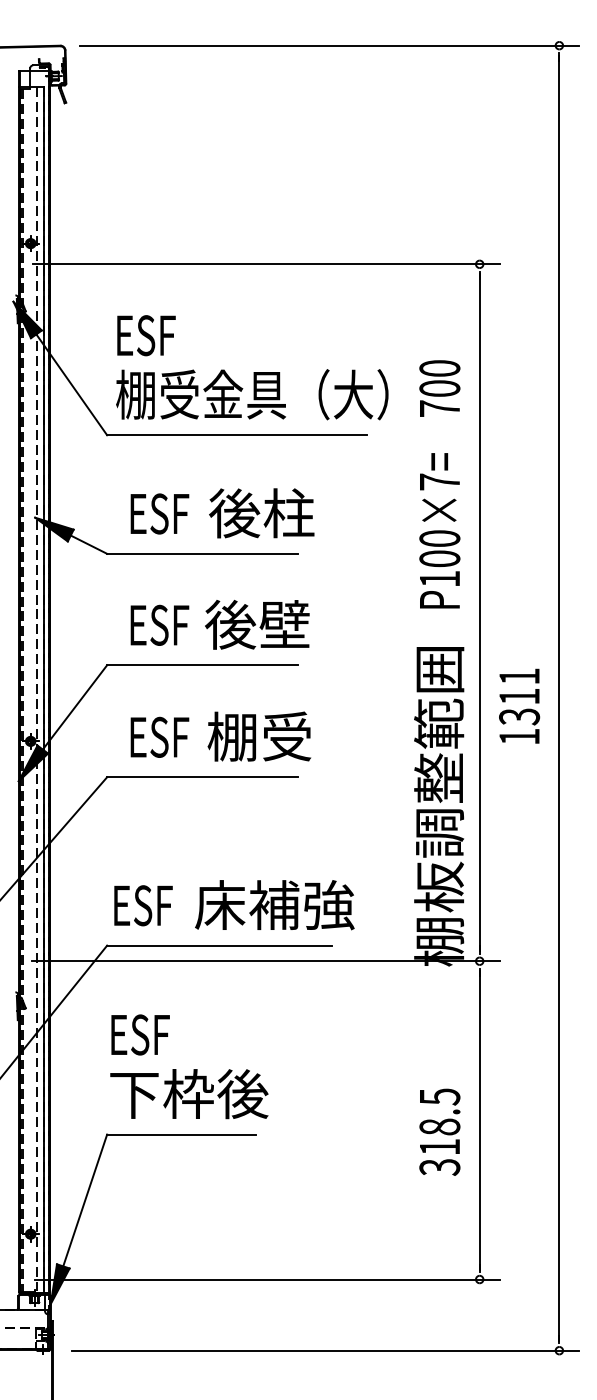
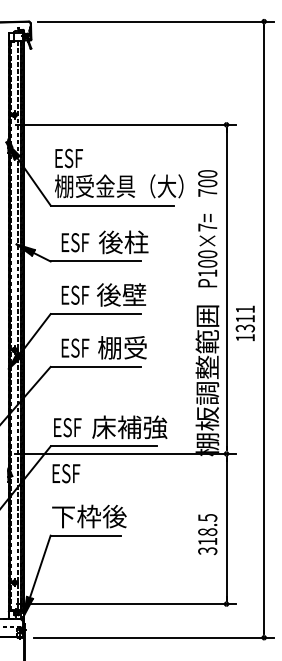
text: (517, 706) -> (244, 323), moved
text: (140, 1034) -> (66, 473), moved

